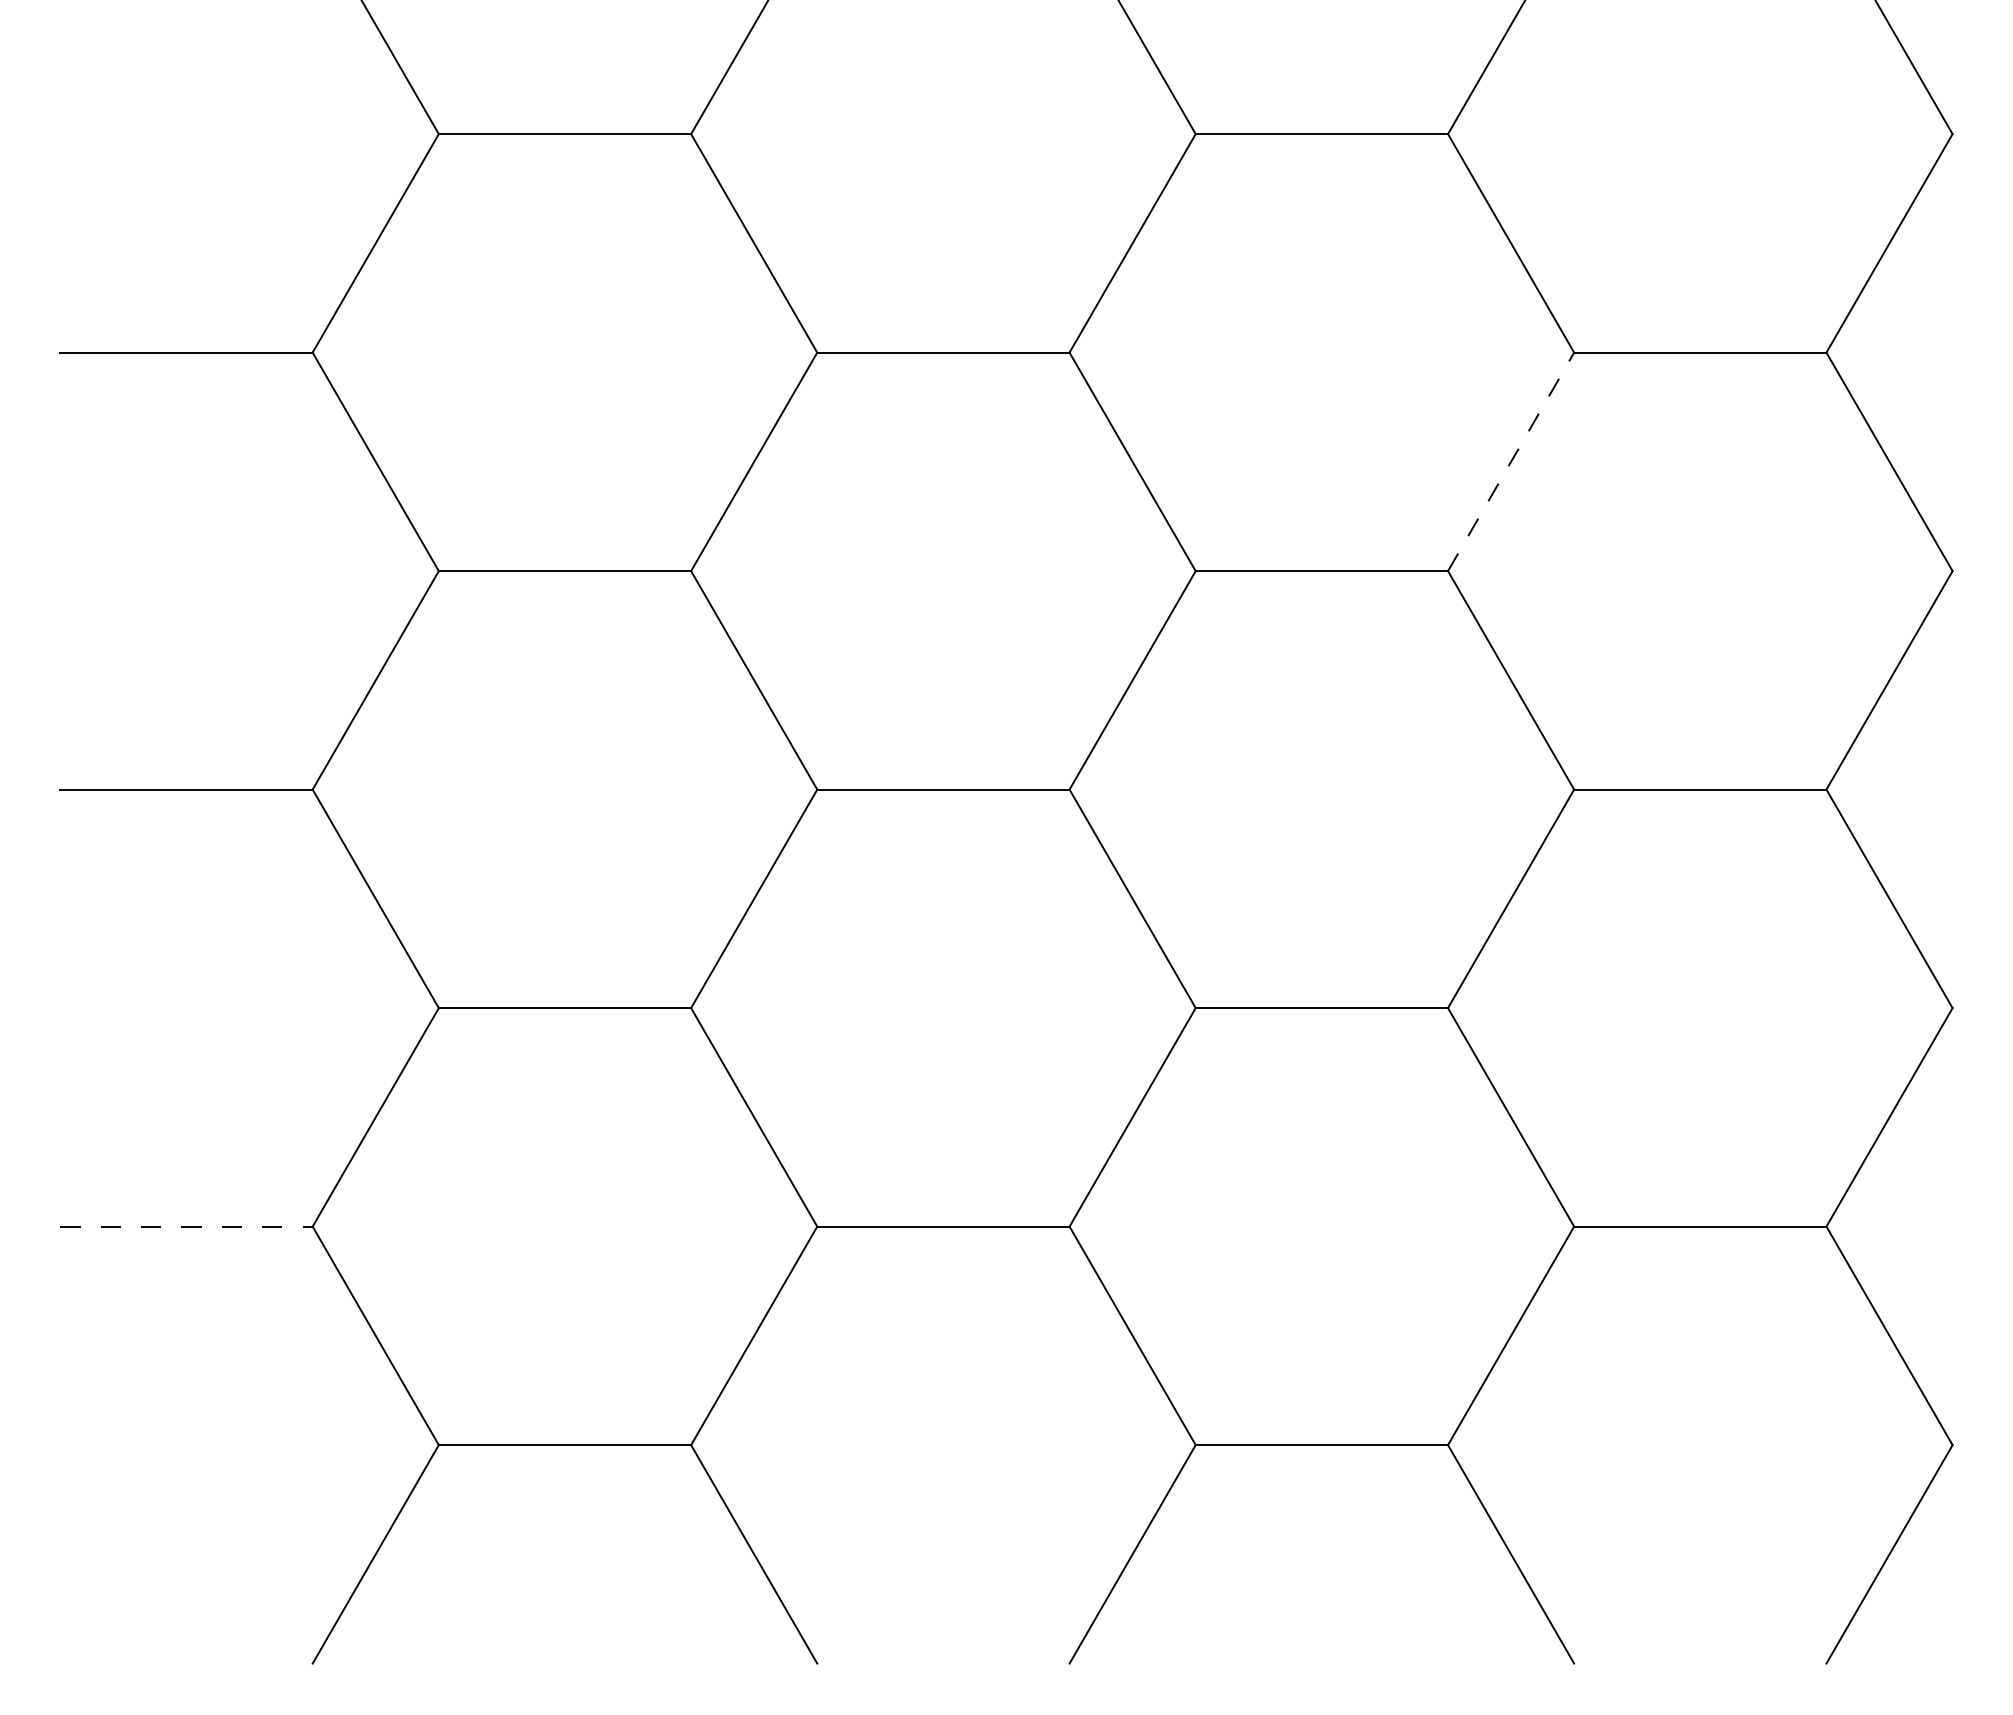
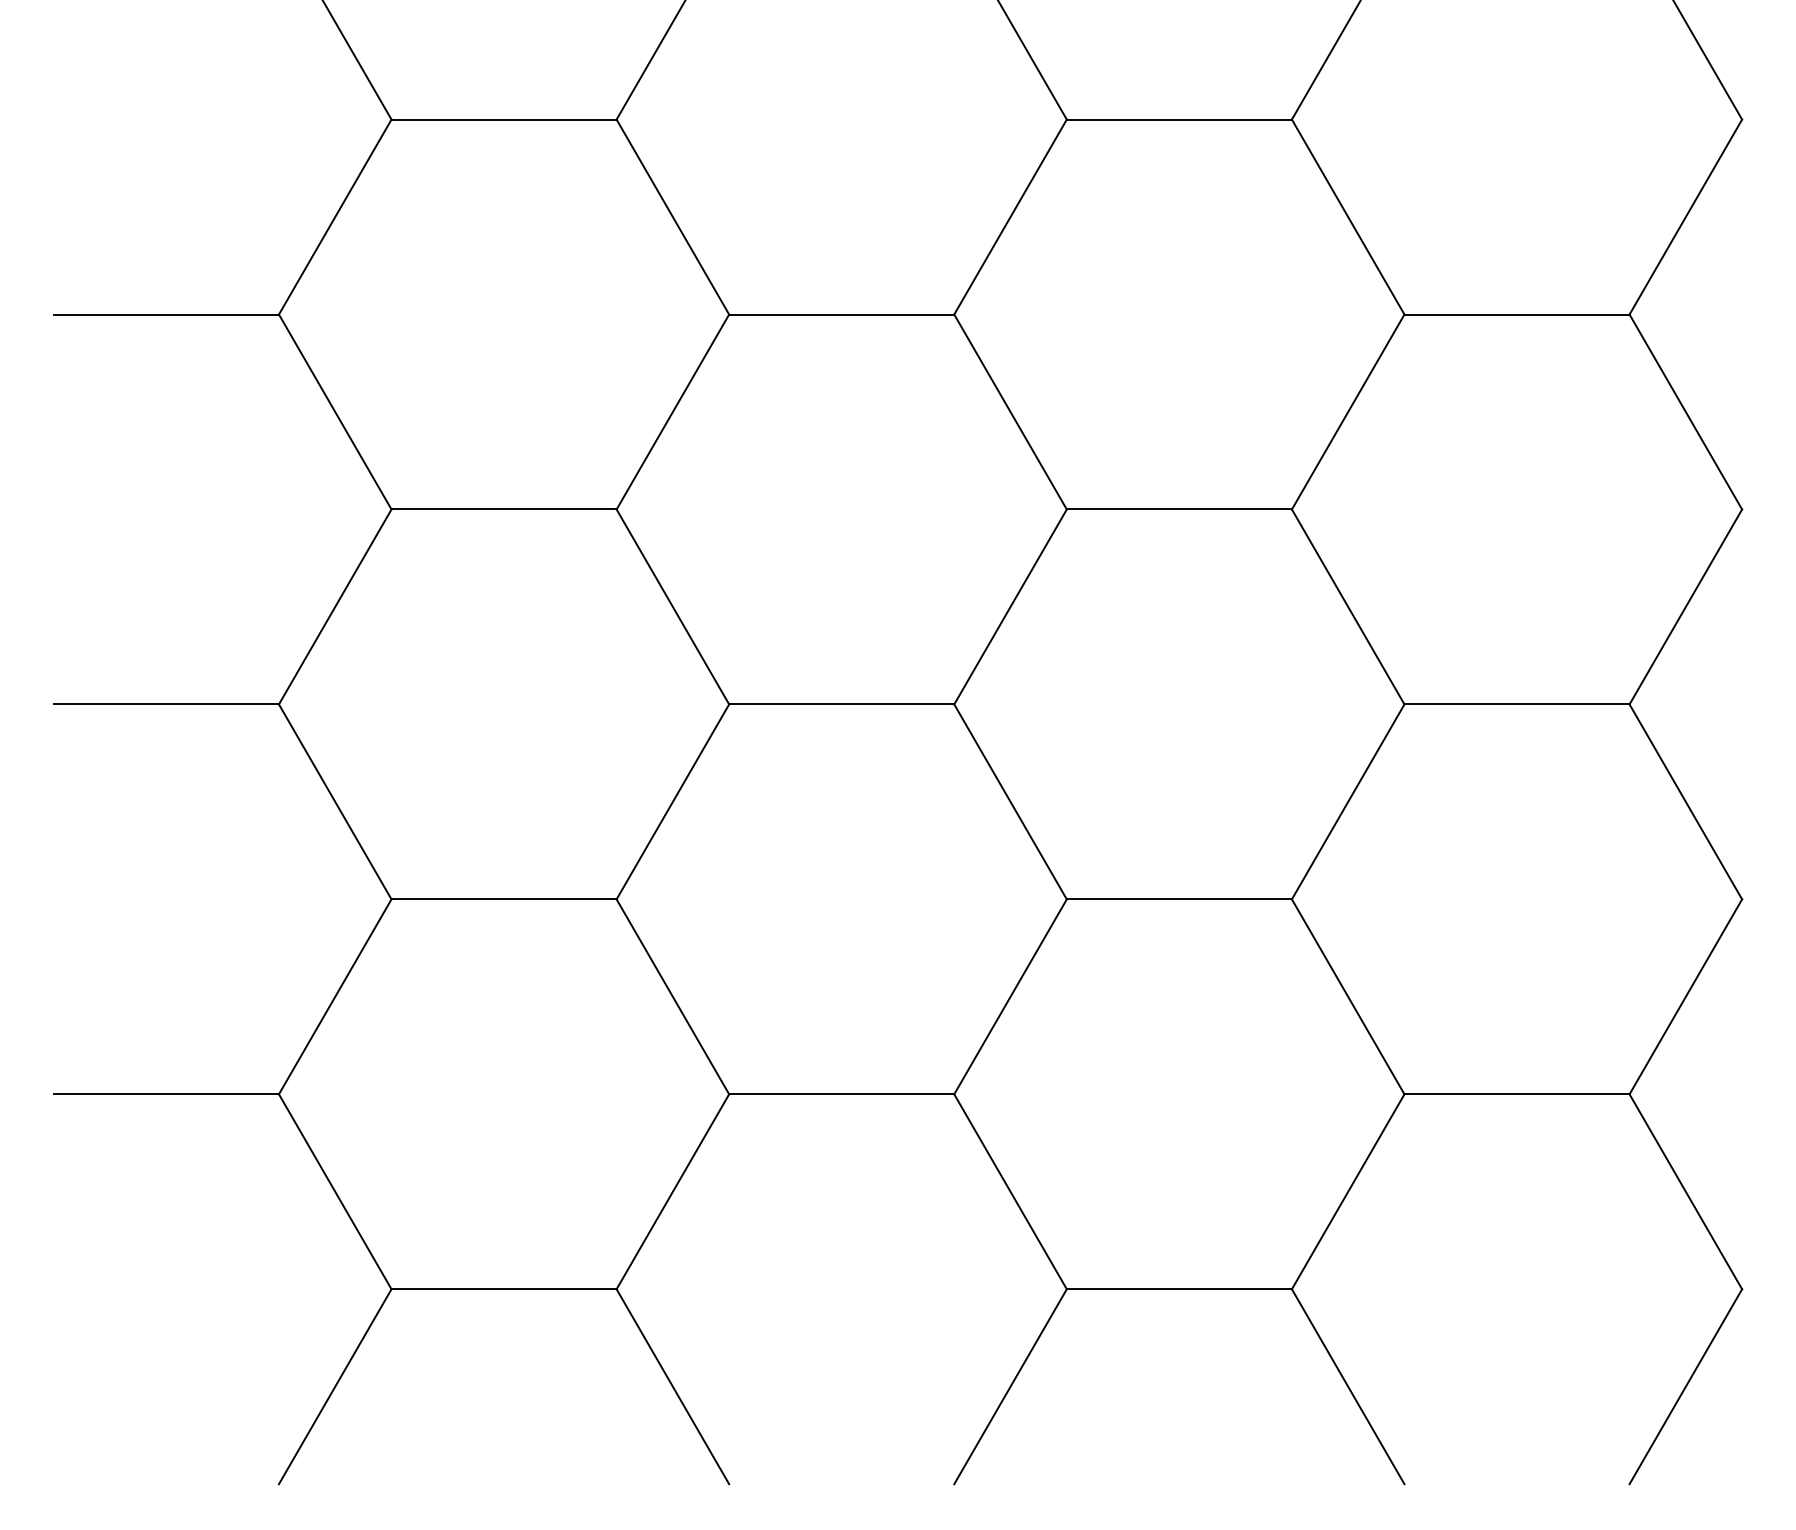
line: (1511, 461) -> (1348, 411), dashed -> solid
line: (187, 1226) -> (167, 1094), dashed -> solid

